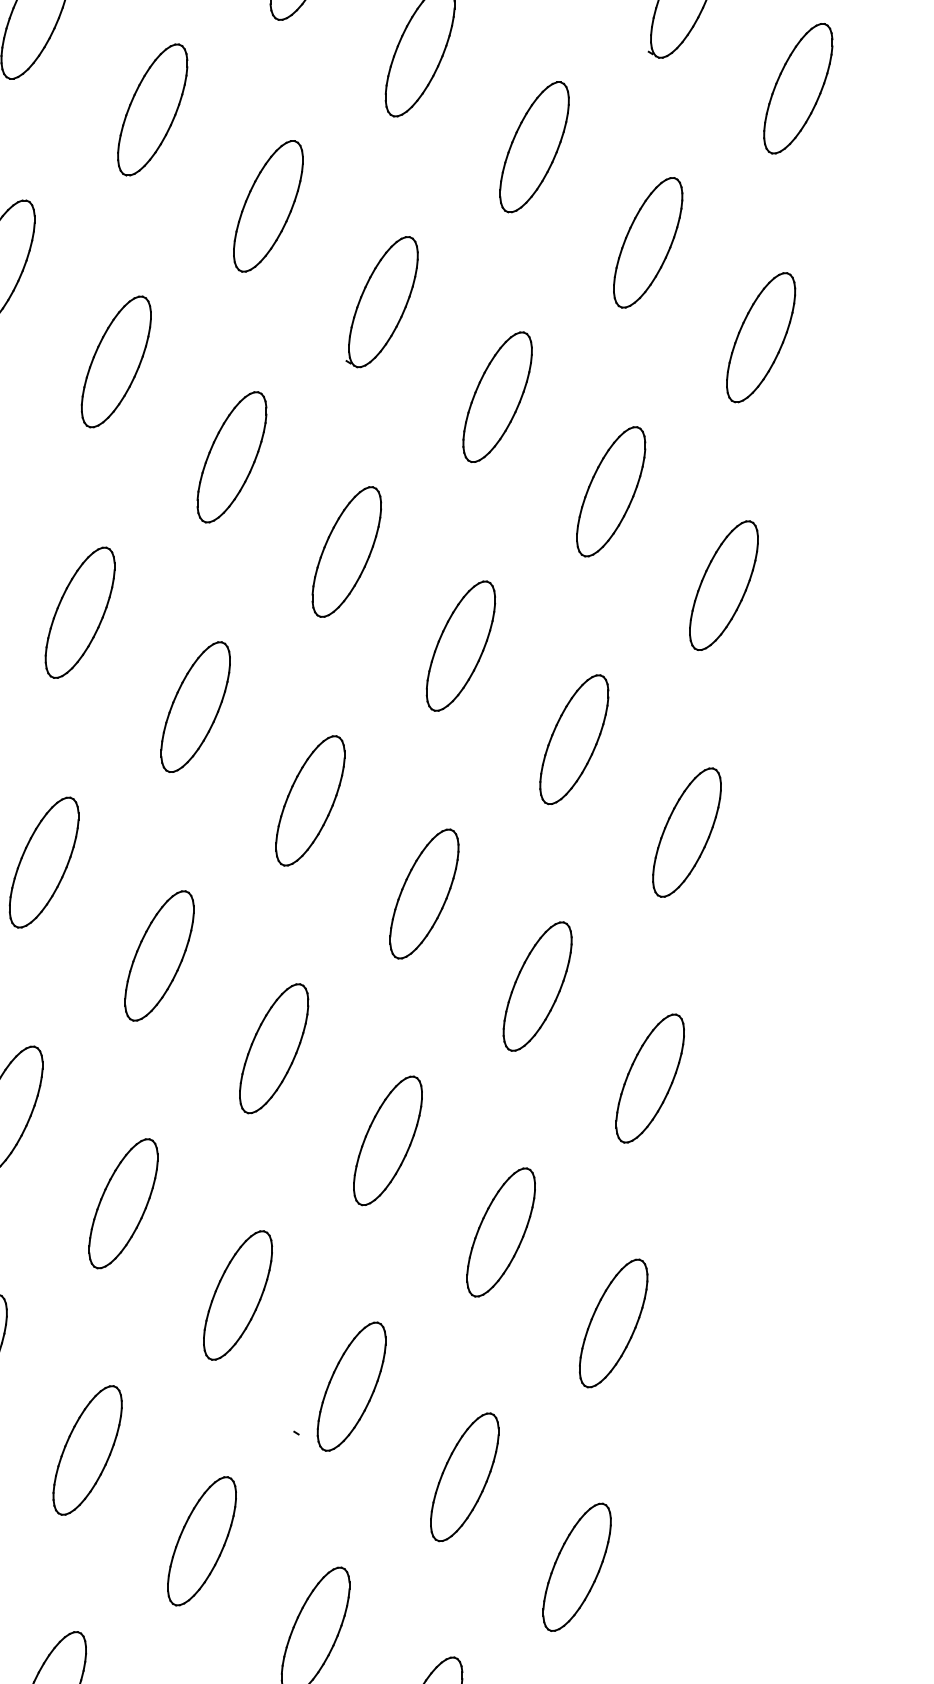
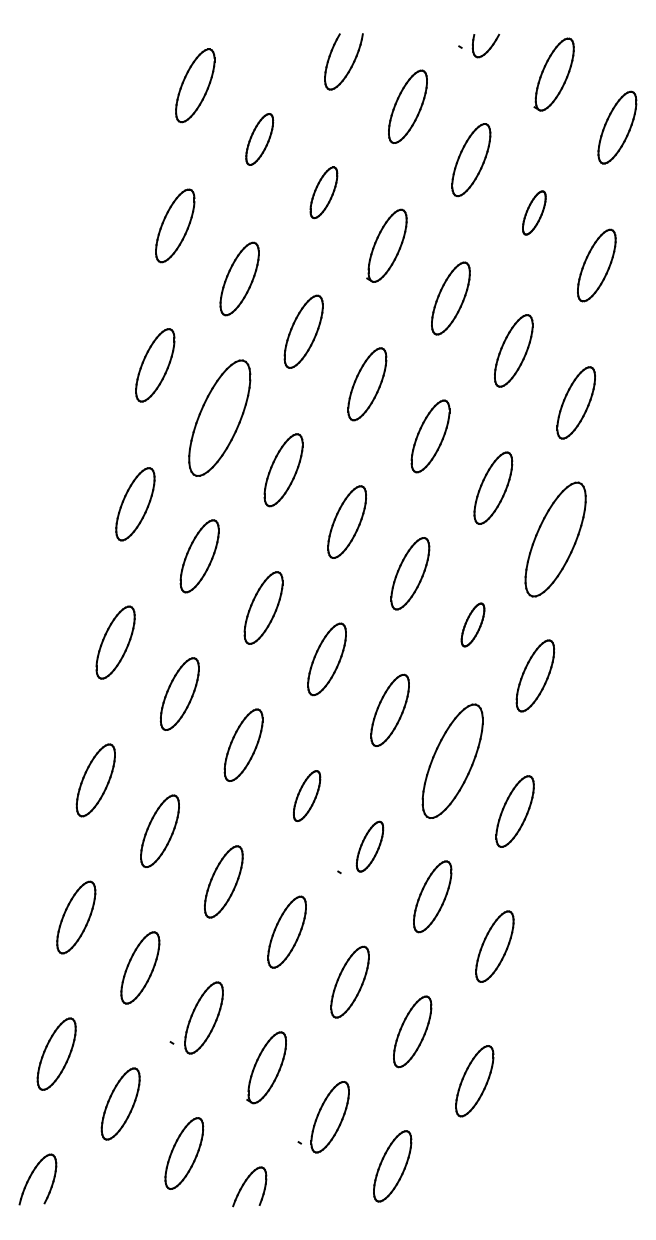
part: (152, 110) -> (259, 139), size x0.7
part: (267, 205) -> (323, 192), size x0.7
part: (648, 241) -> (534, 212), size x0.6
part: (79, 611) -> (219, 417), size x1.6
part: (686, 832) -> (555, 539), size x1.6
part: (536, 985) -> (472, 624), size x0.6
part: (500, 1231) -> (452, 760), size x1.6
part: (236, 1294) -> (306, 795), size x0.7
part: (350, 1386) -> (369, 846), size x0.7

